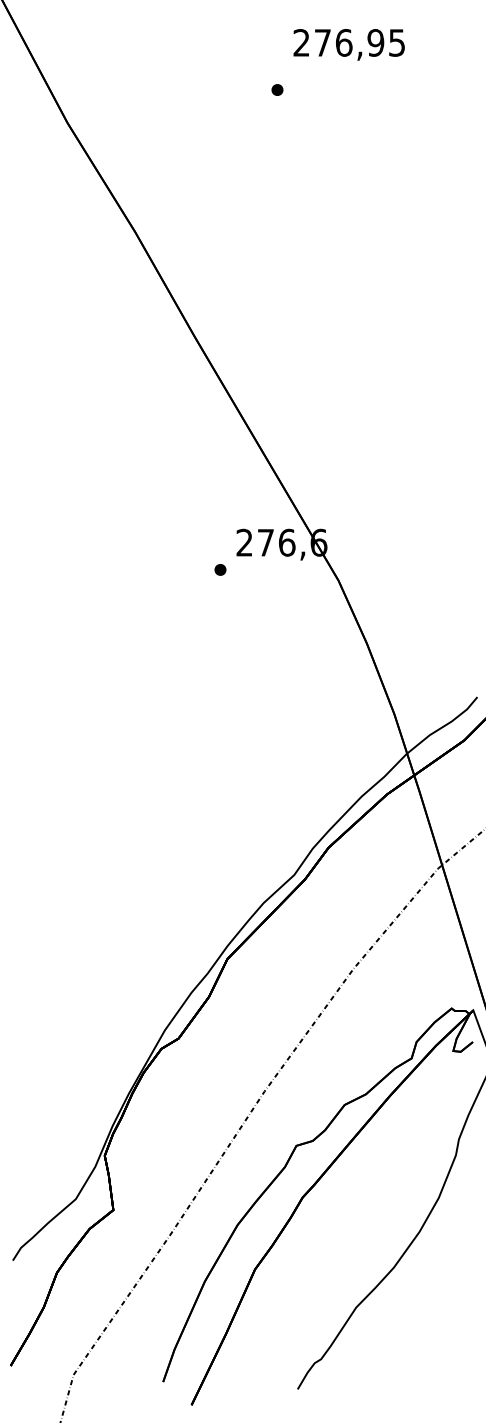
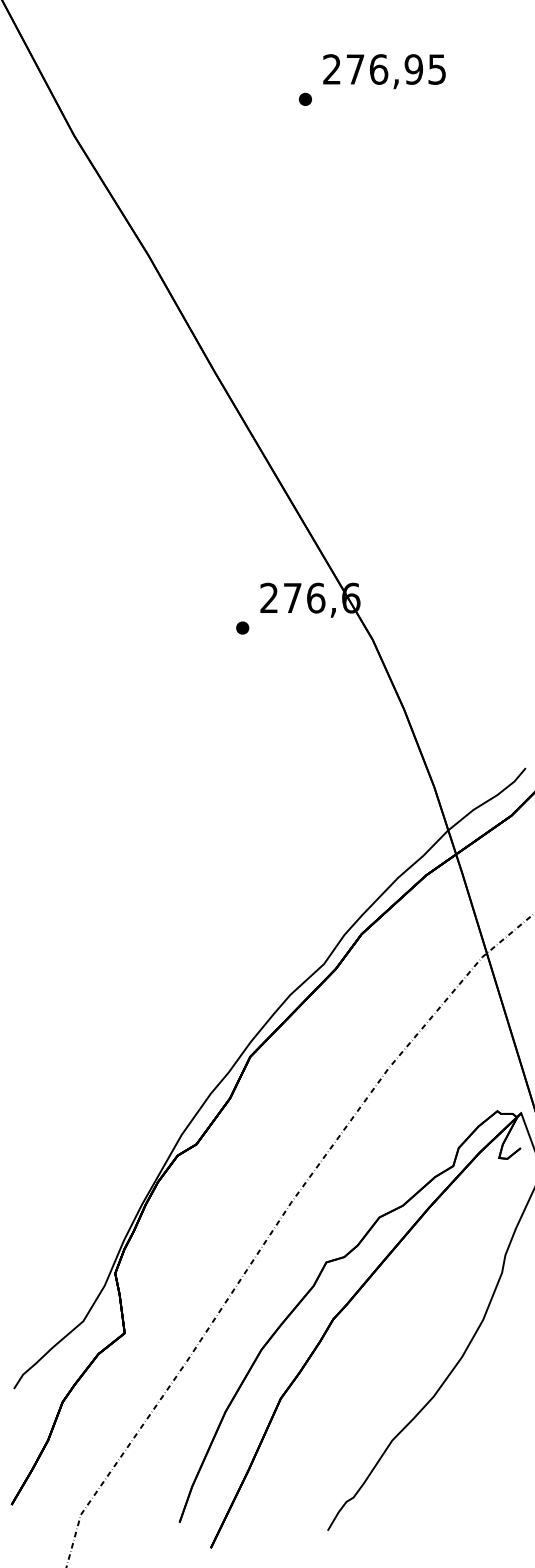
text: (349, 44) -> (384, 71), moved

